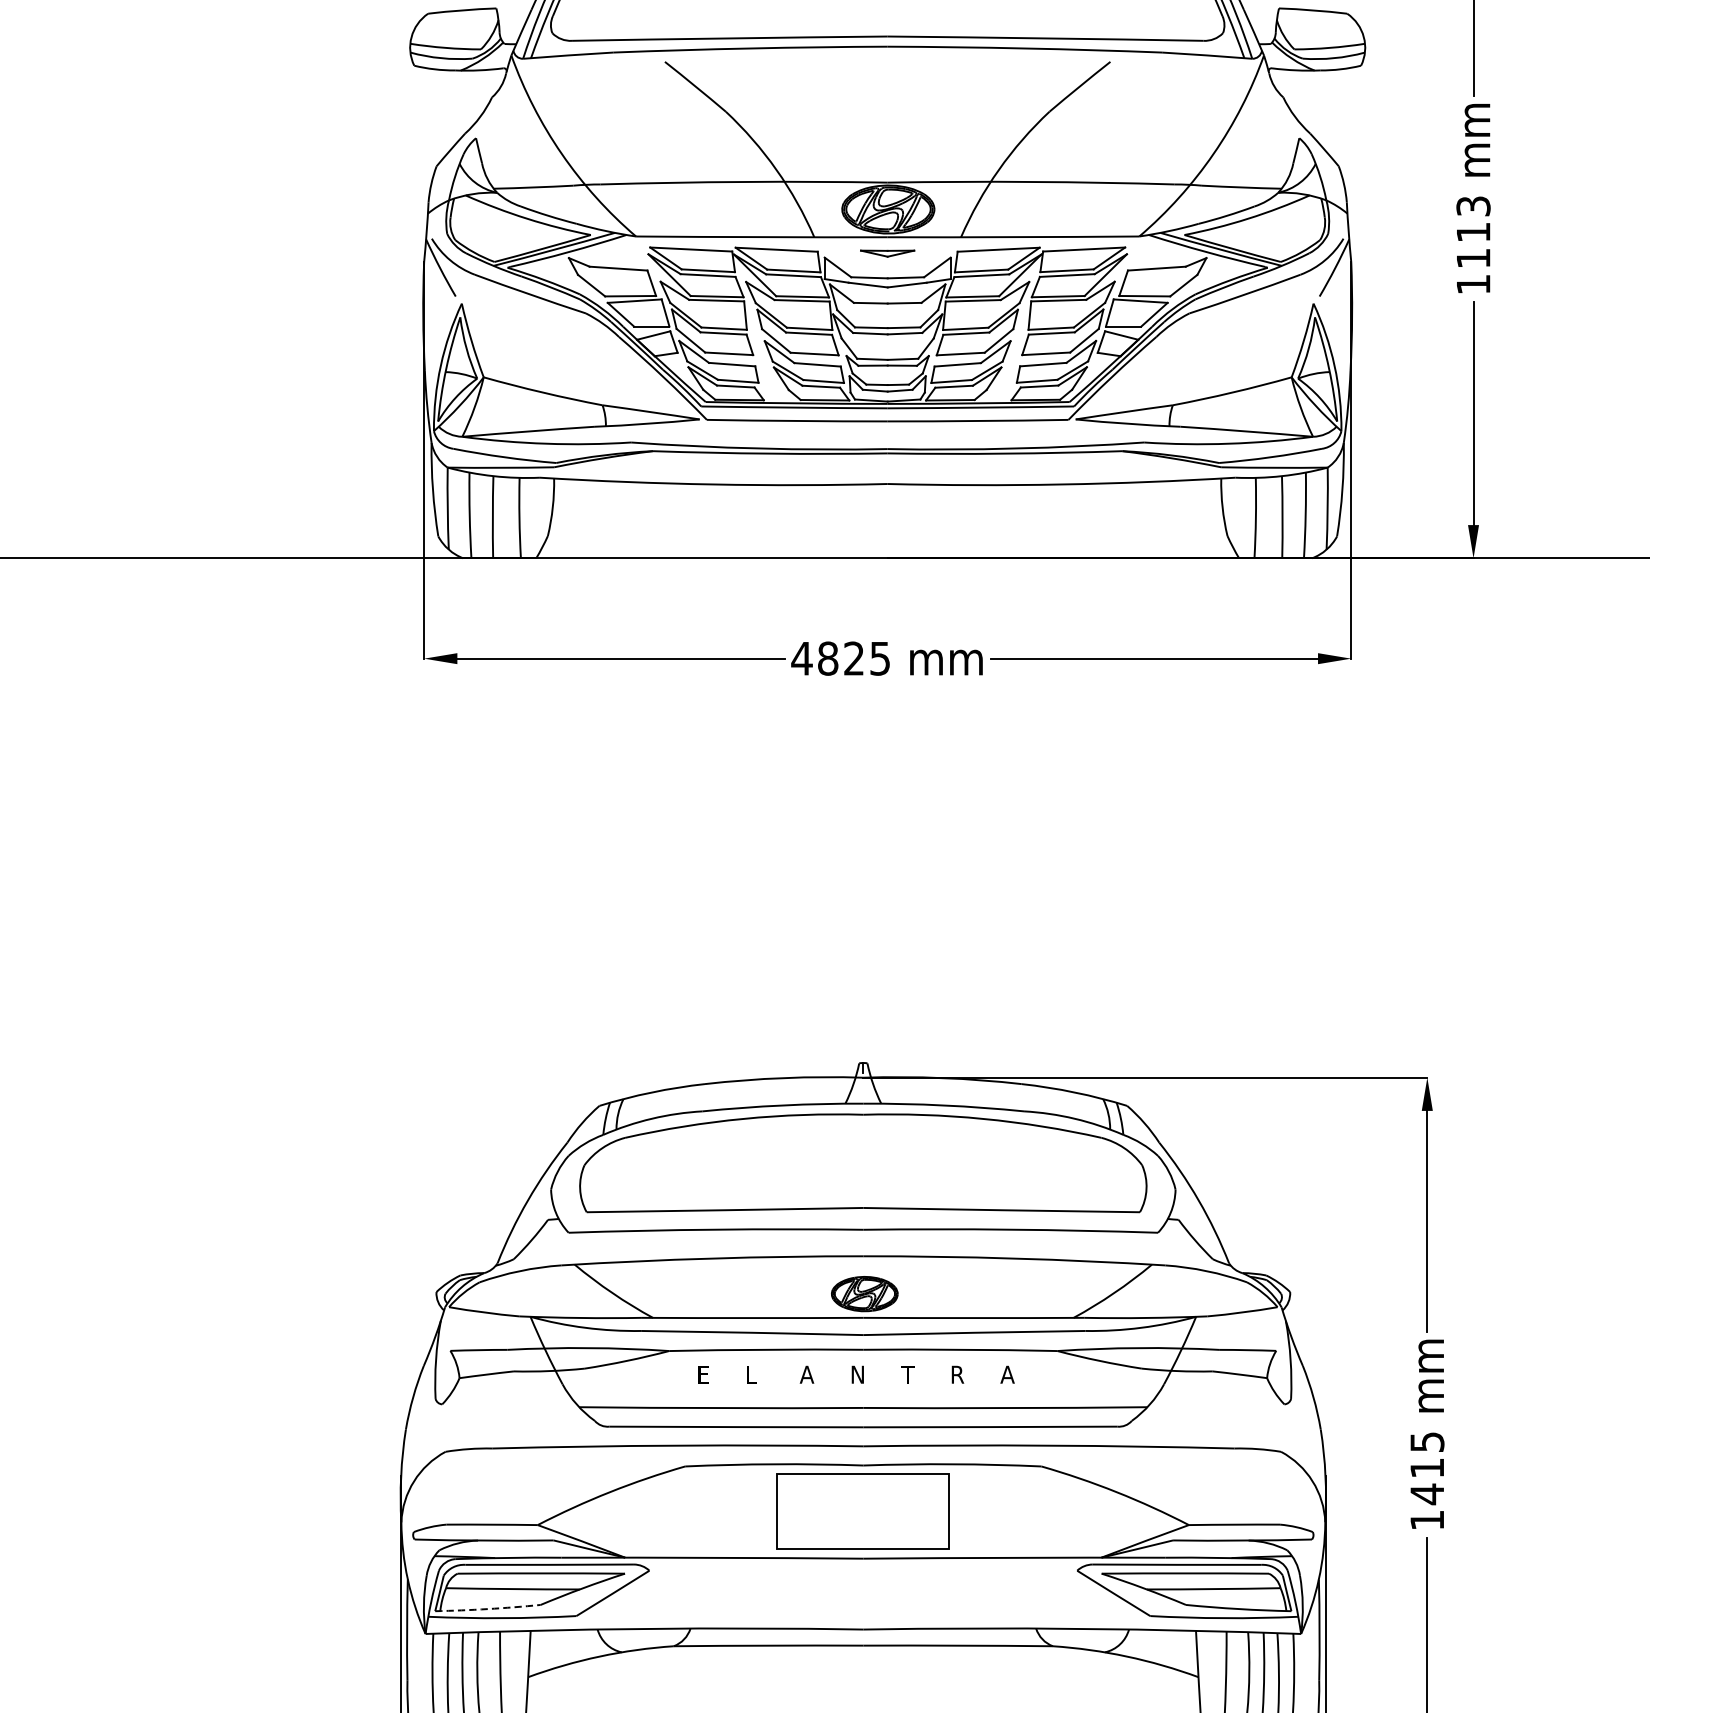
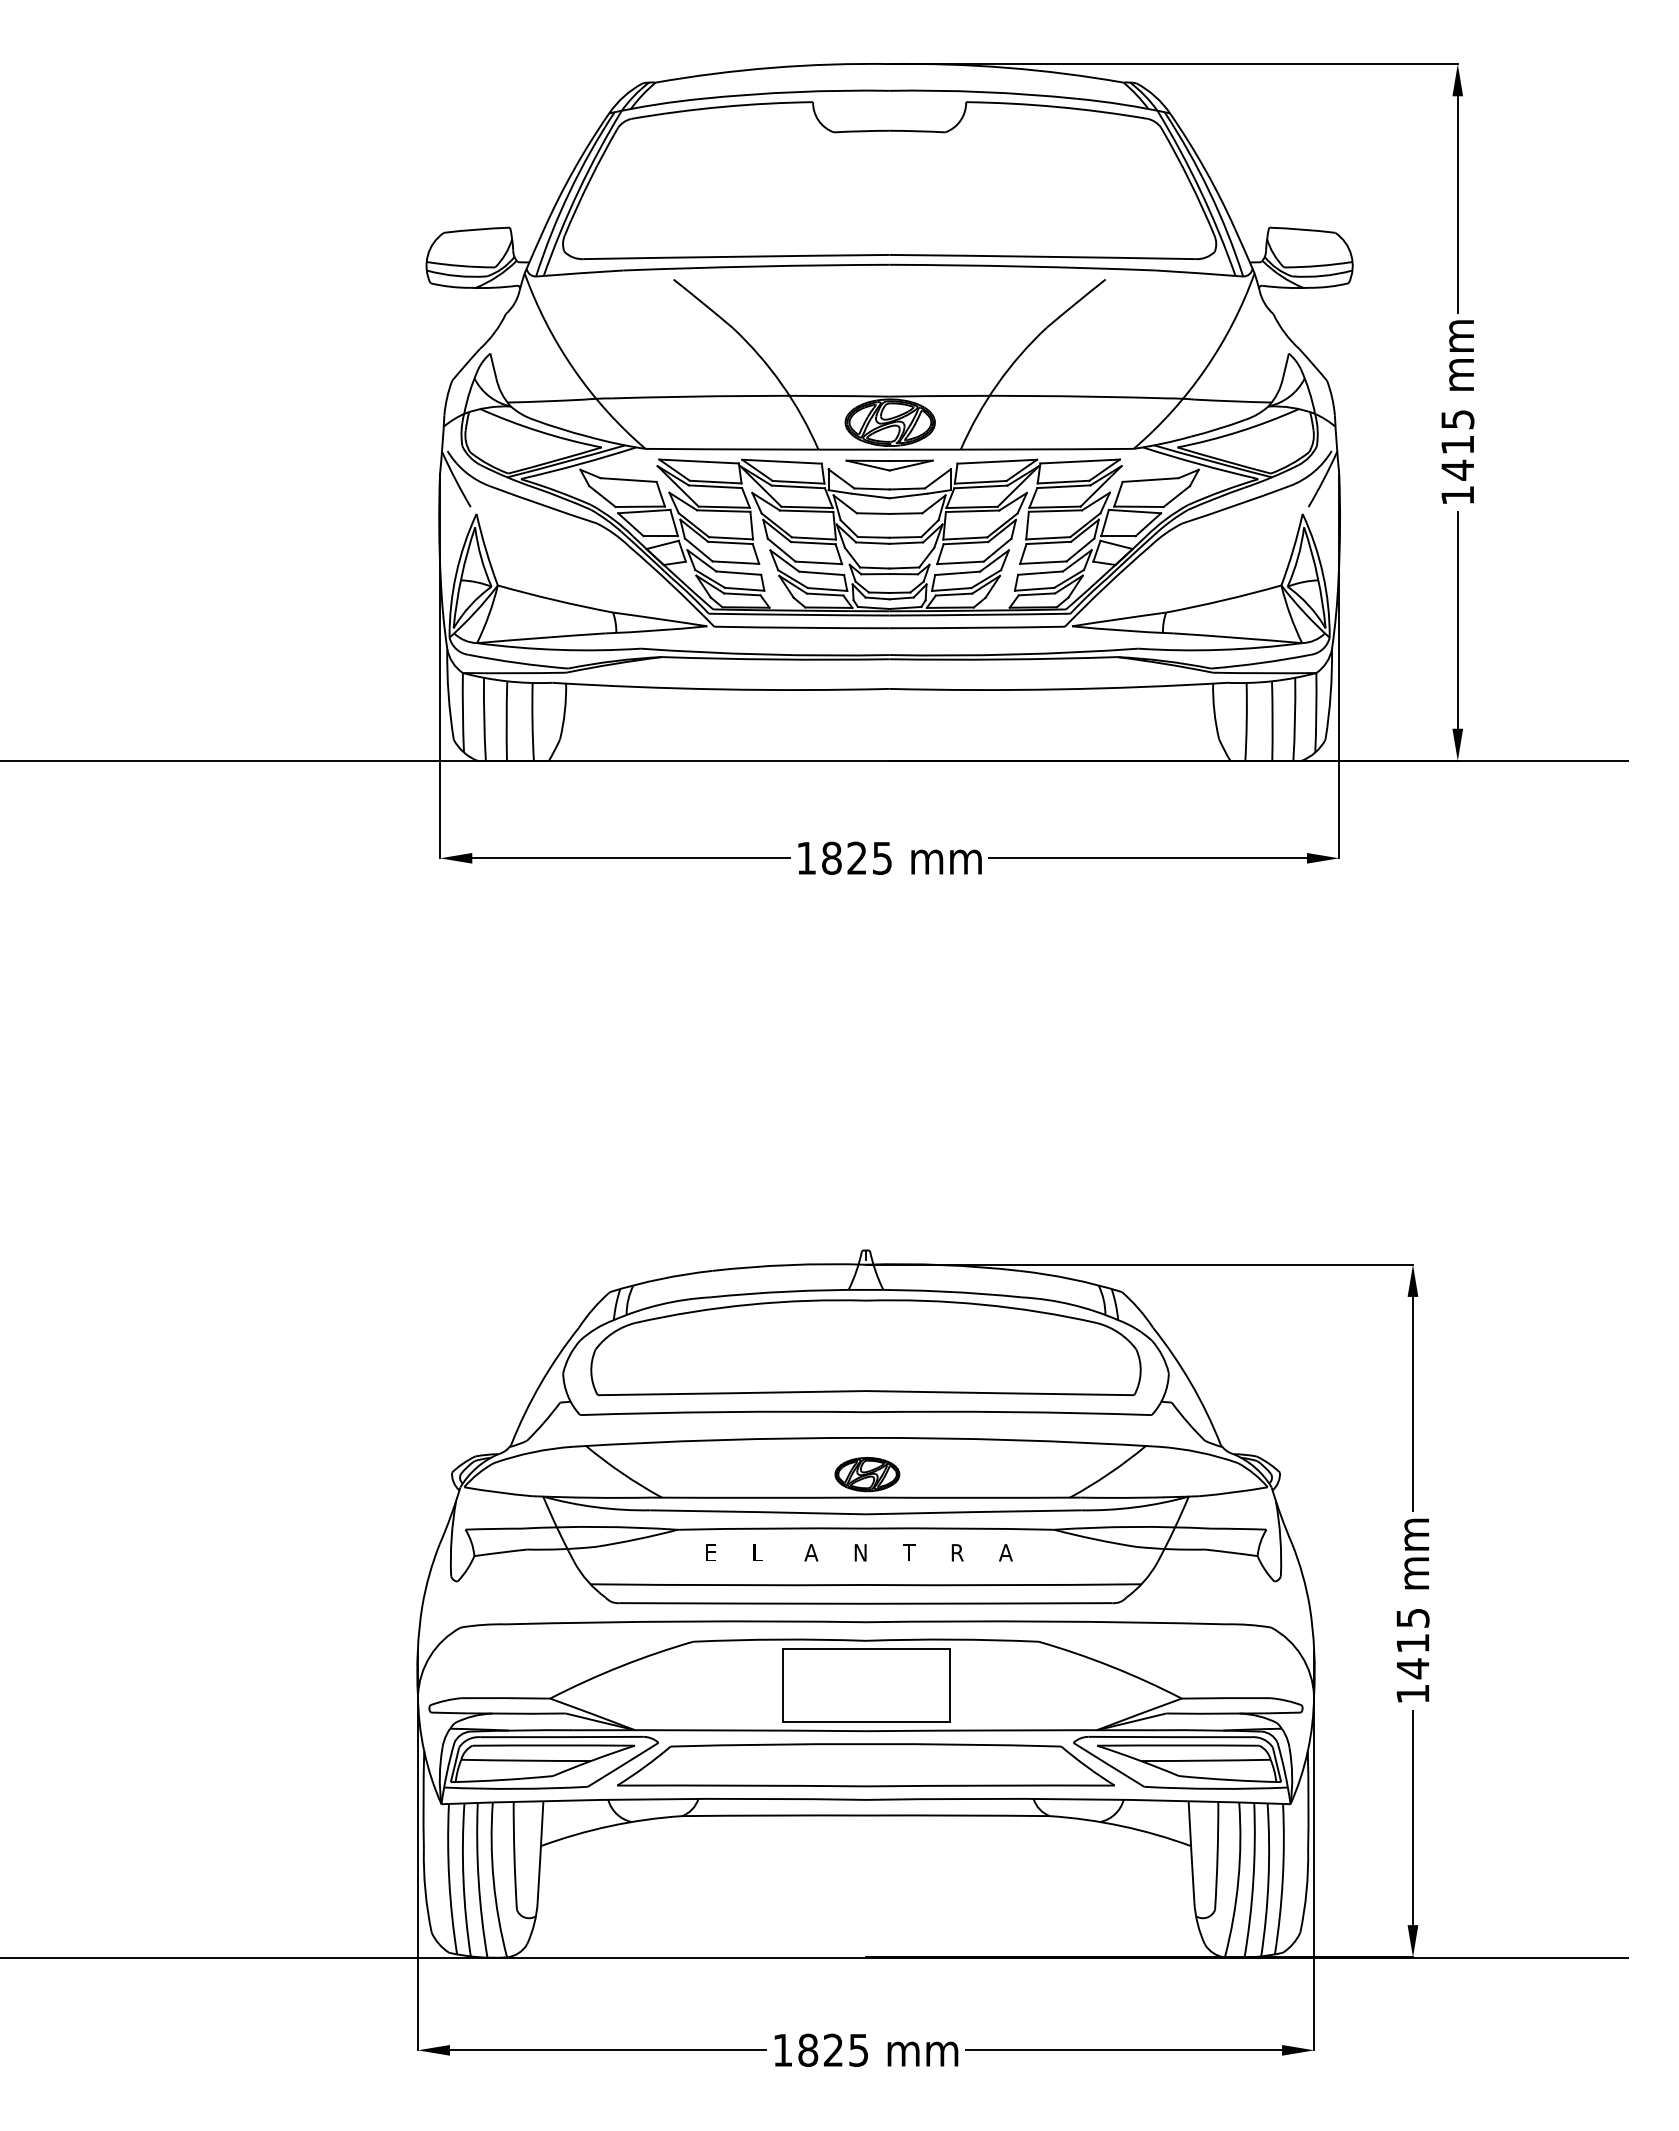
text: (1473, 233) -> (1457, 445), 1113 -> 1415
part: (887, 253) -> (889, 465), size x1.67
text: (801, 658) -> (806, 858), 4825 -> 1825
part: (862, 1594) -> (865, 1765), added
arc: (488, 1609) -> (502, 1780), dashed -> solid

